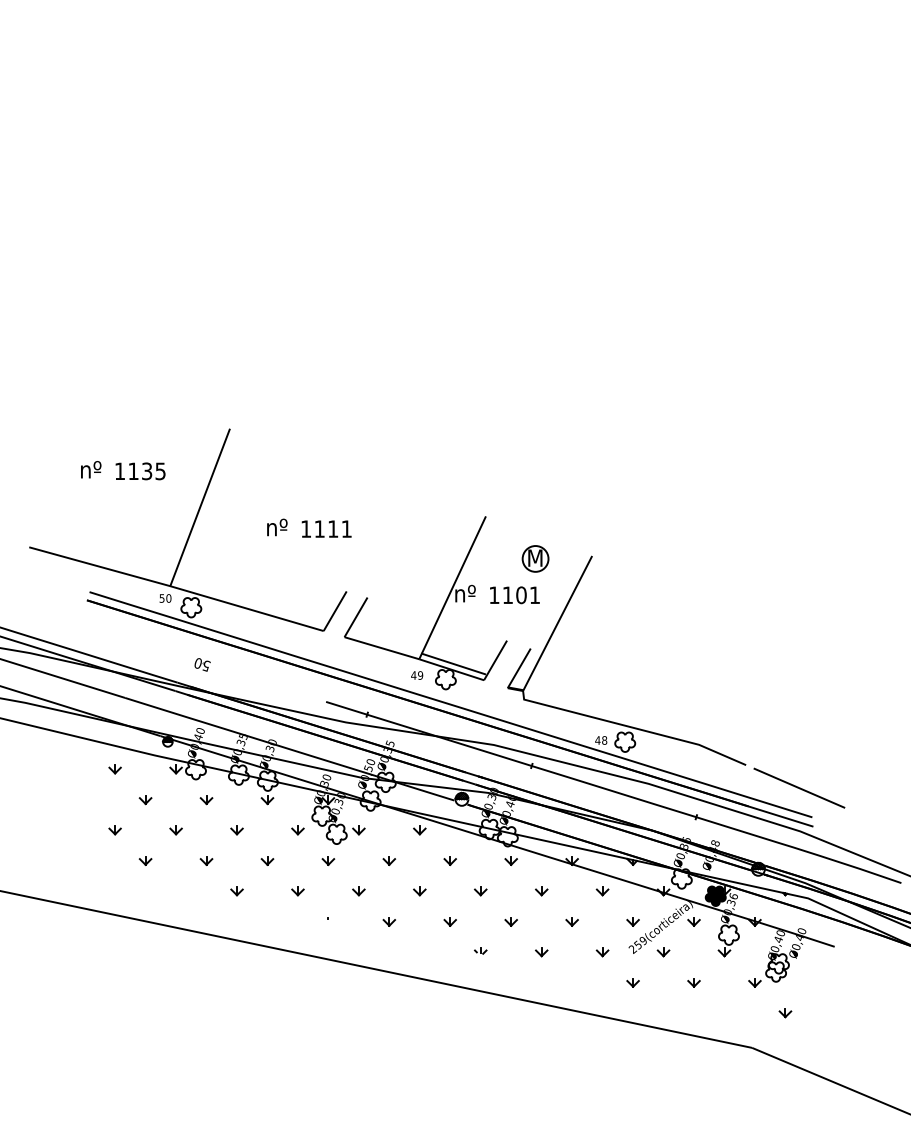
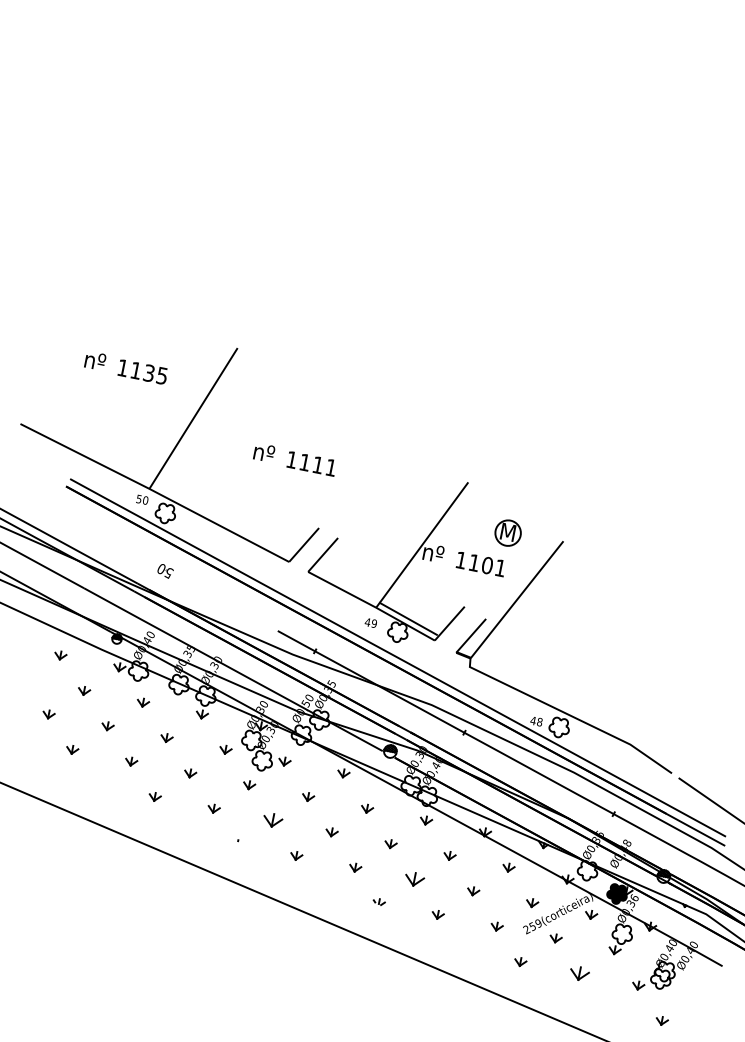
part: (358, 891) -> (272, 820), size x1.6
part: (510, 921) -> (413, 879), size x1.6
part: (693, 982) -> (579, 973), size x1.6

